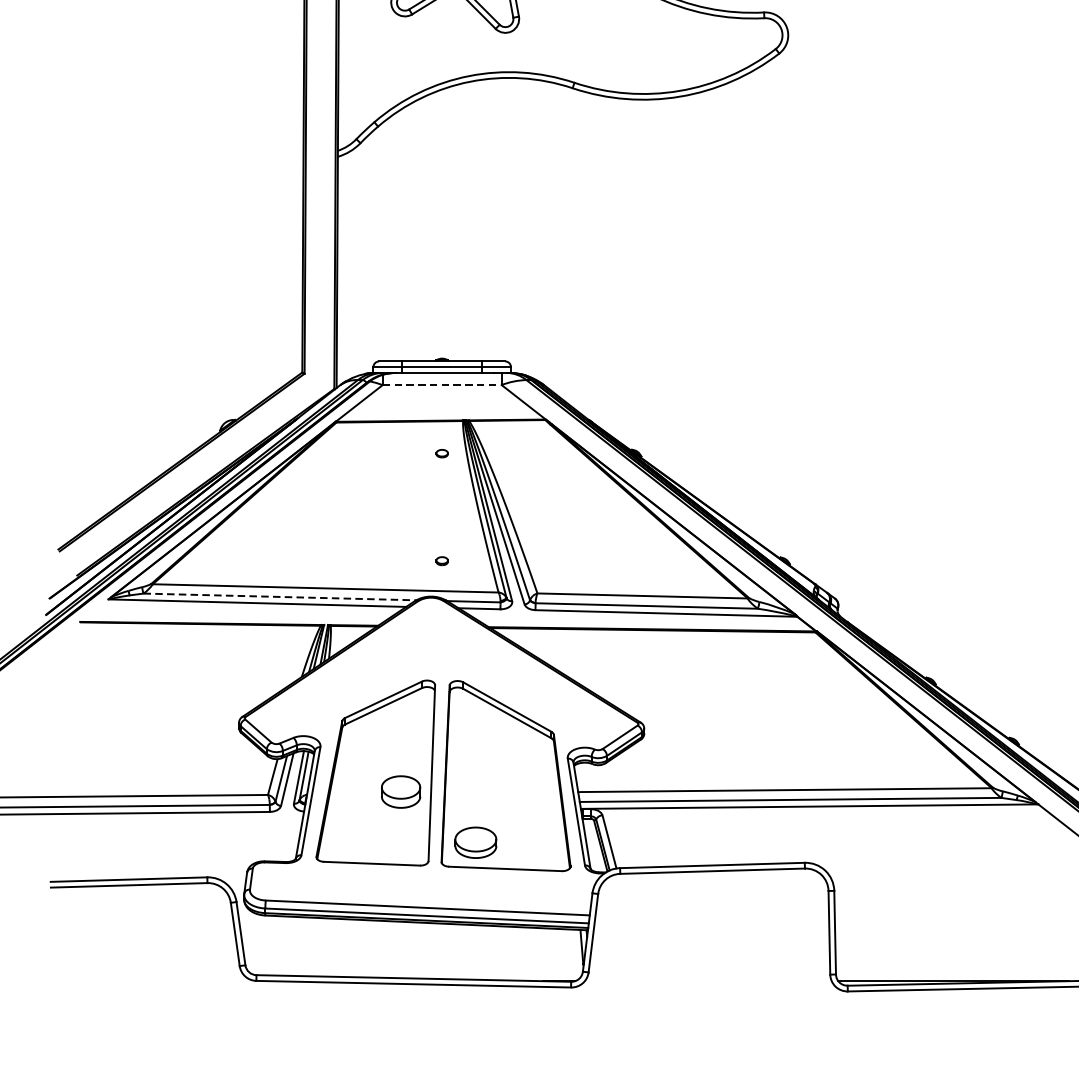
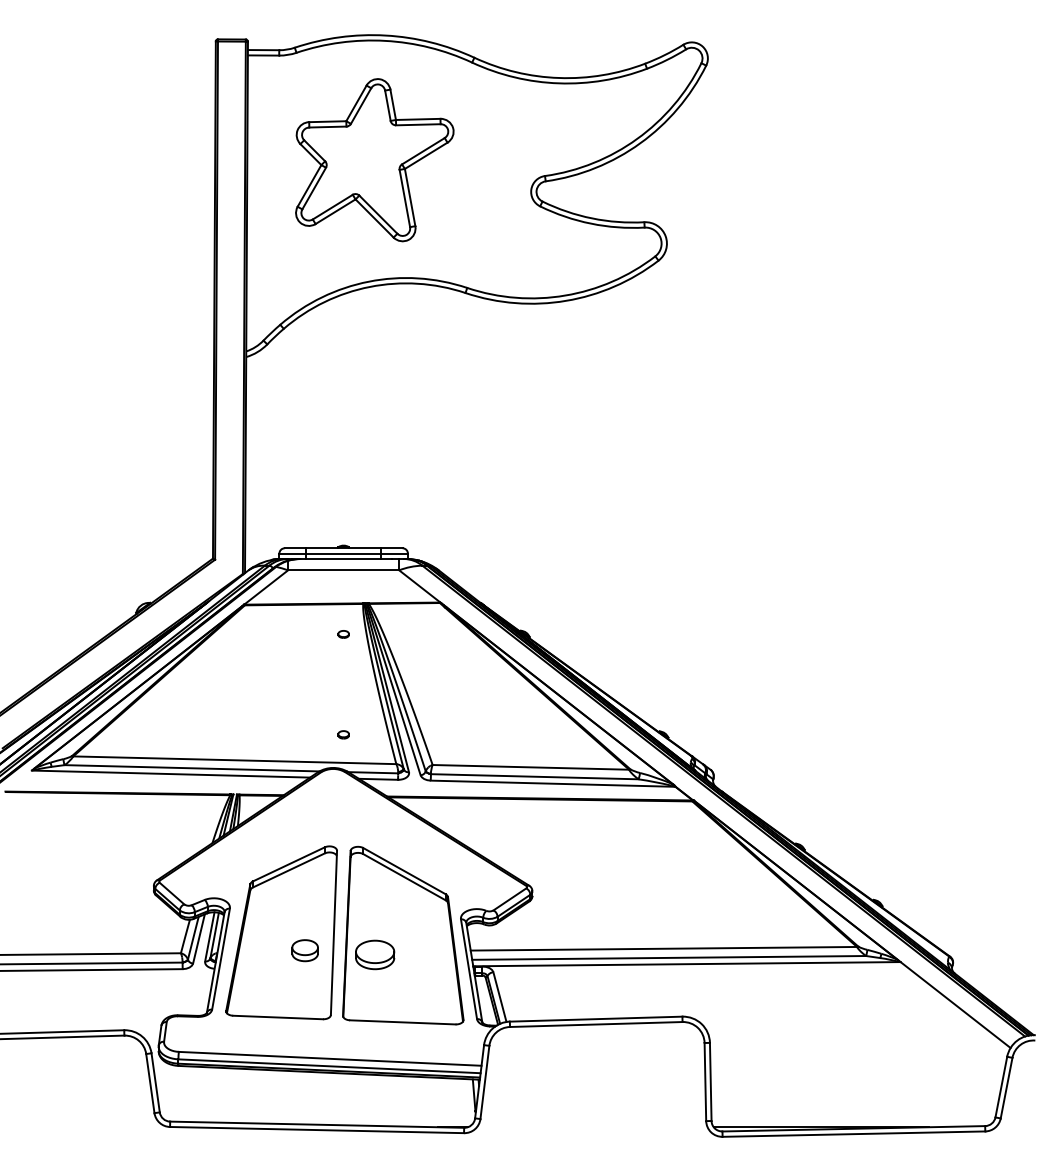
line: (442, 385) -> (343, 570), dashed -> solid
line: (280, 597) -> (192, 768), dashed -> solid
part: (400, 791) -> (304, 950), size x0.71
part: (476, 842) -> (375, 954), moved

